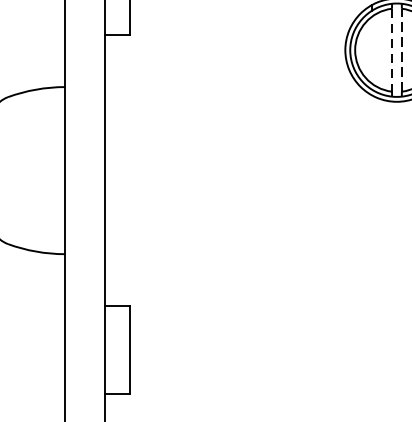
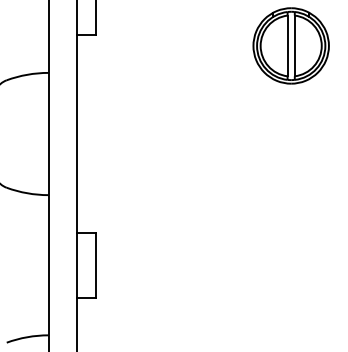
line: (401, 49) -> (294, 45), dashed -> solid
line: (391, 50) -> (287, 46), dashed -> solid

